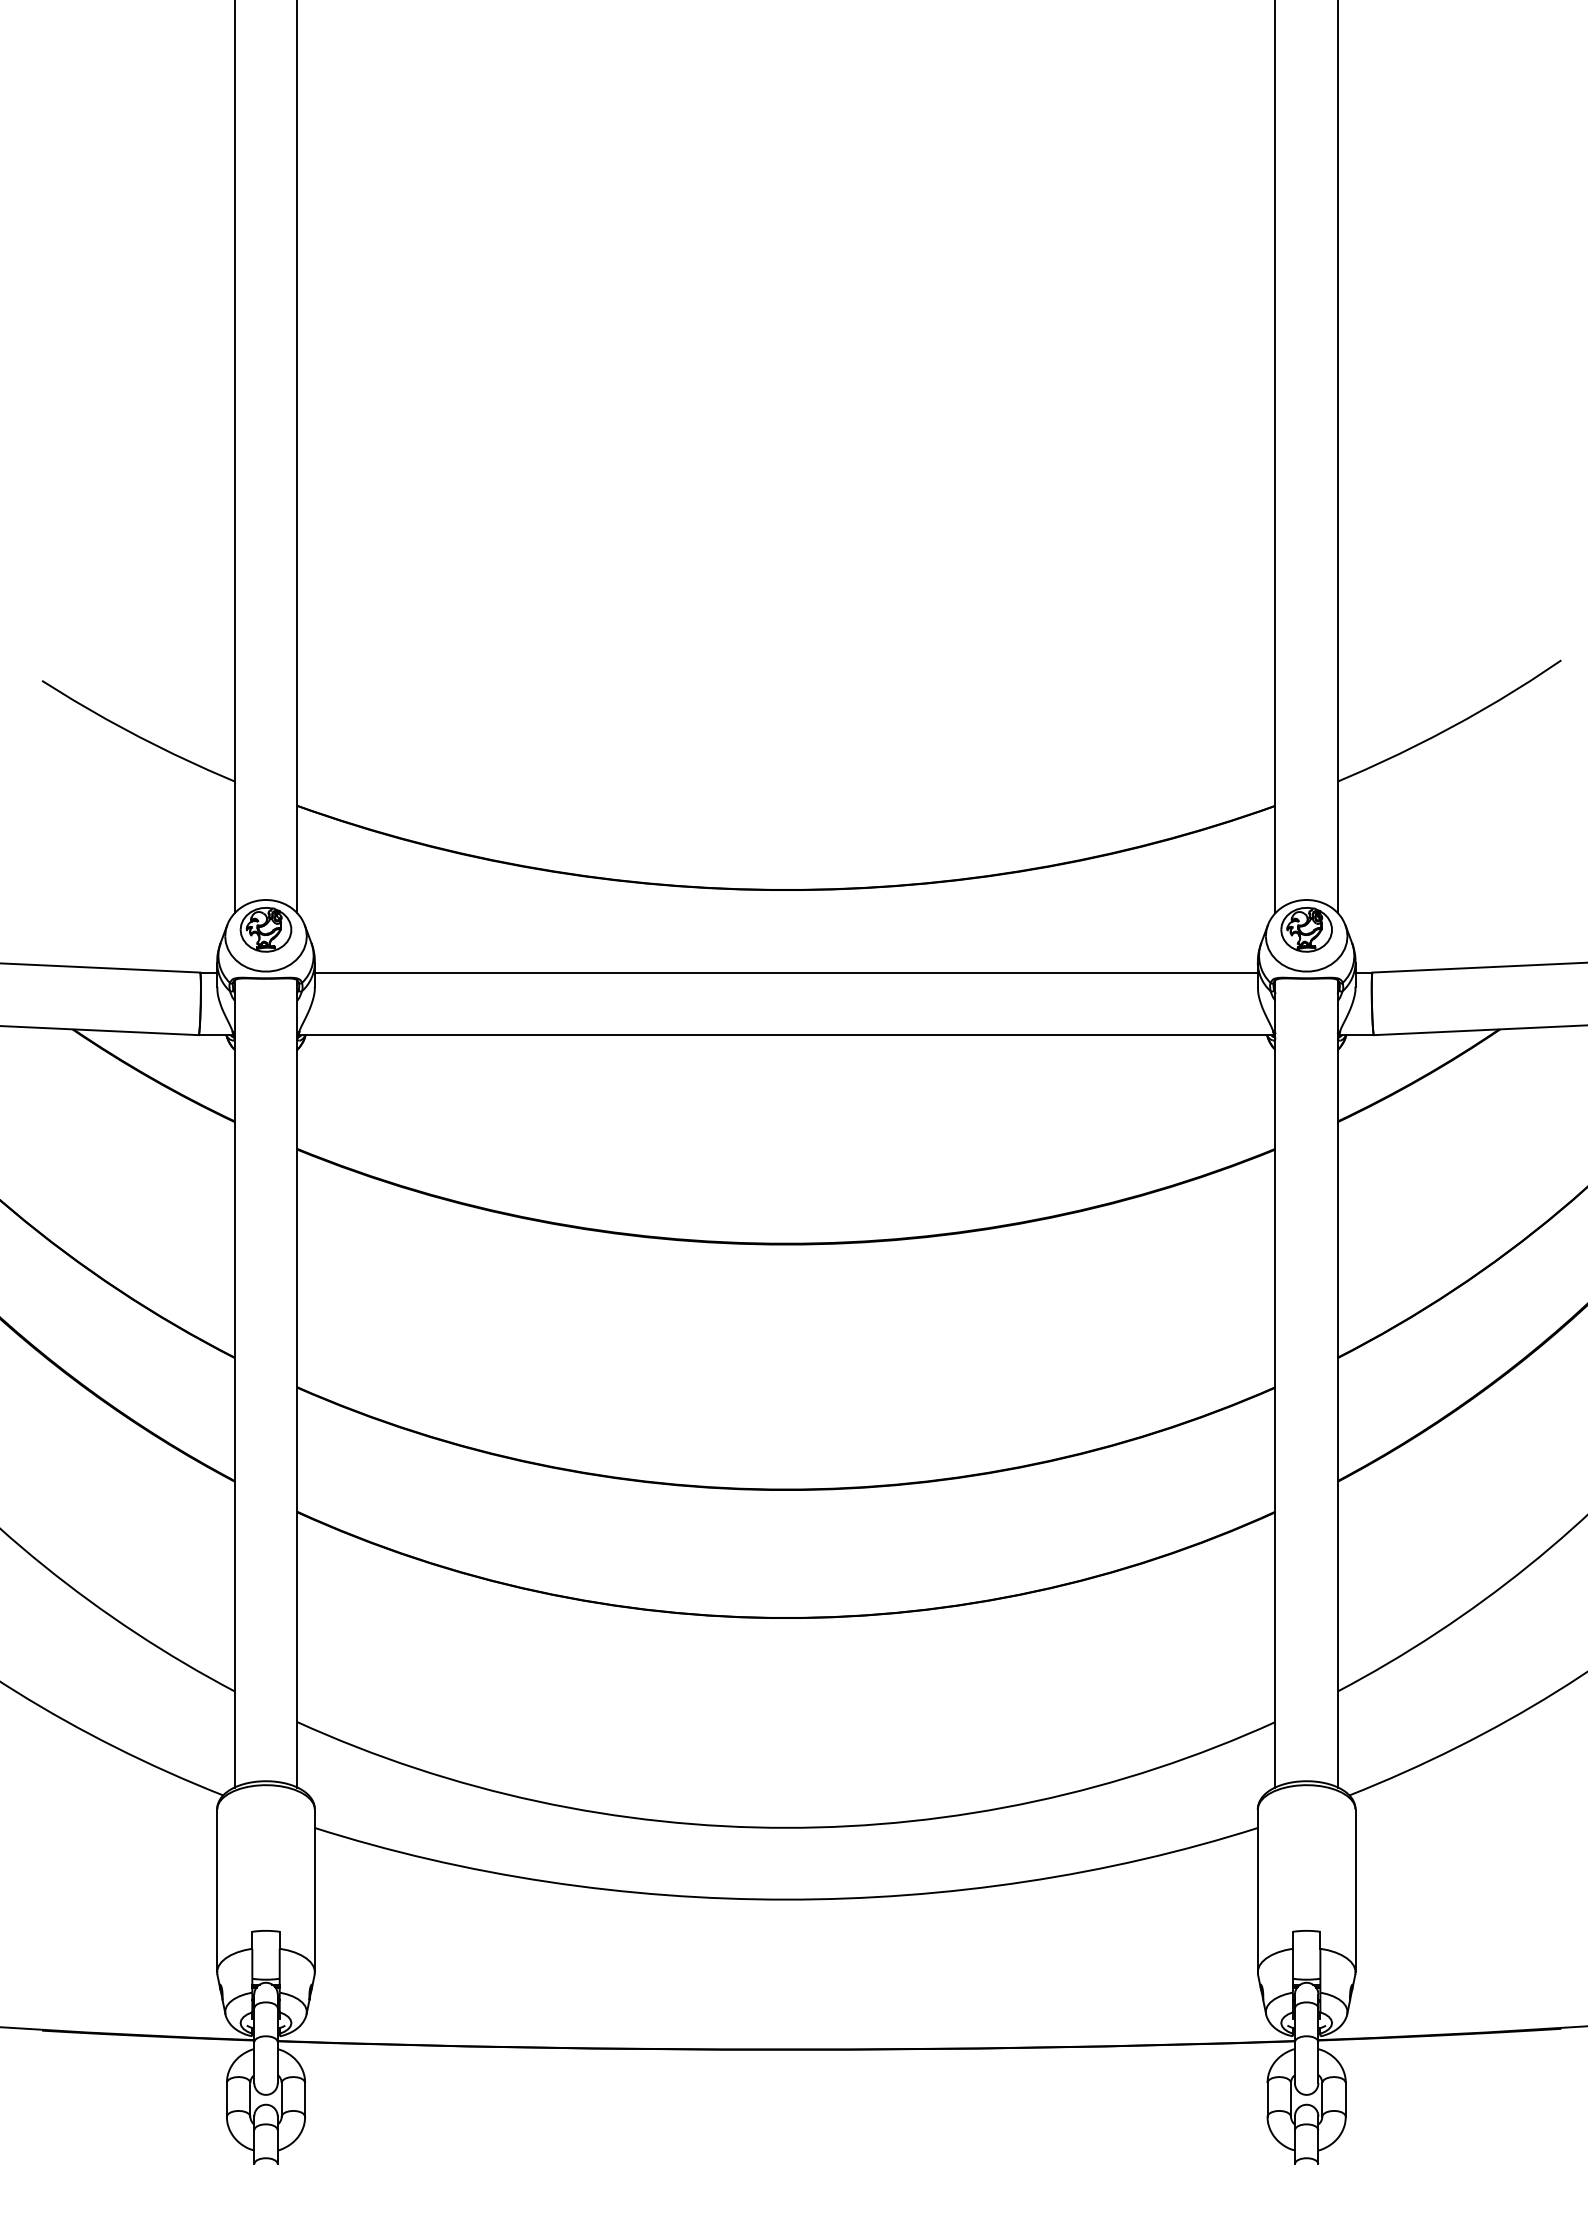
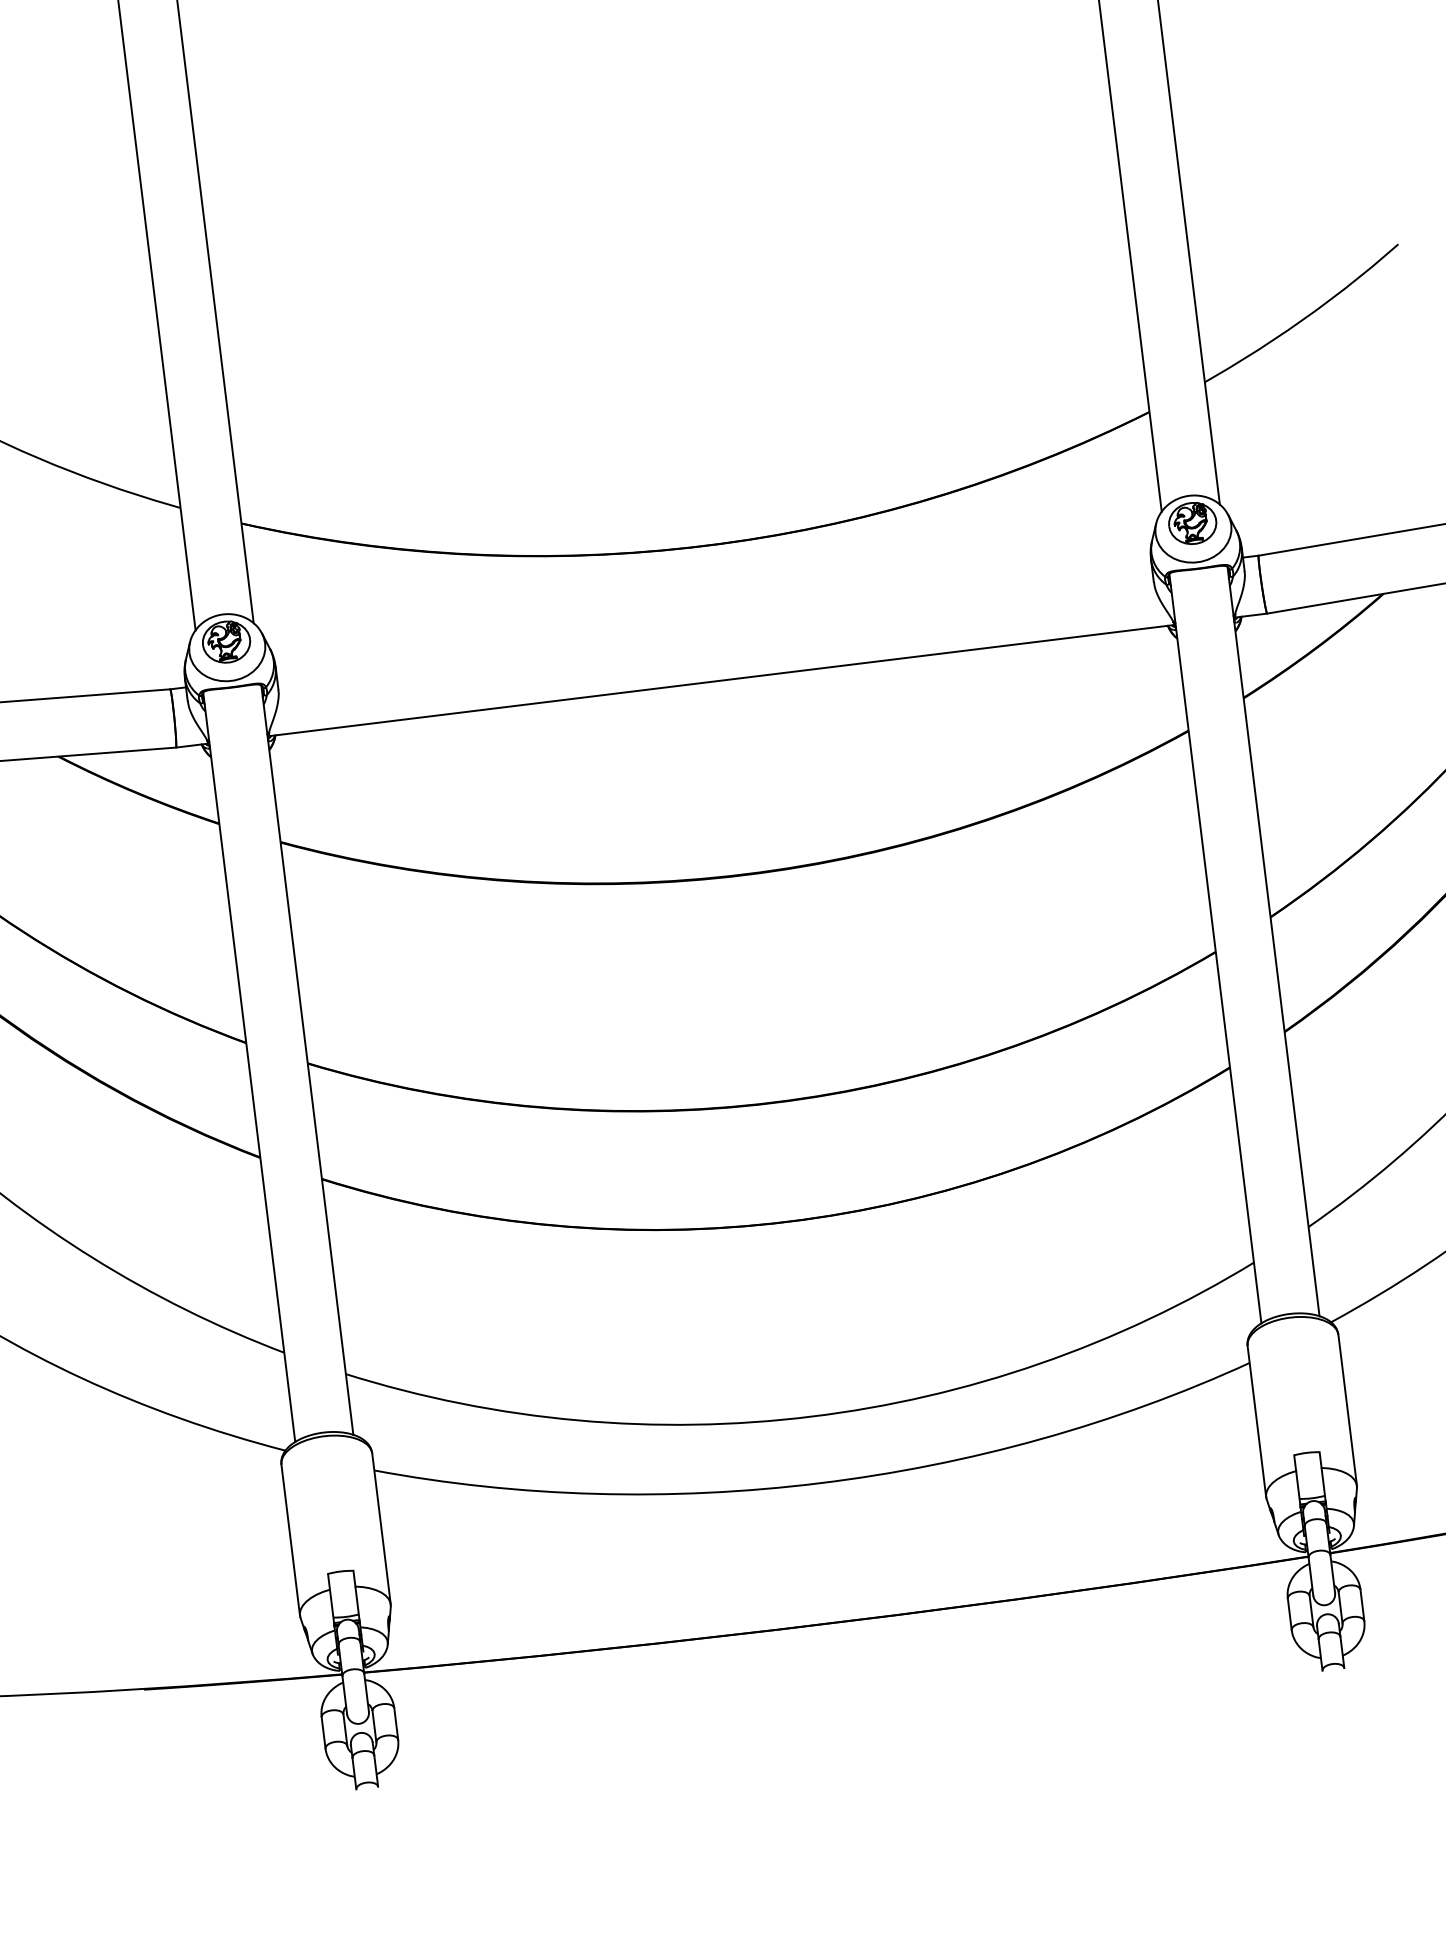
line: (785, 972) -> (713, 622), removed

